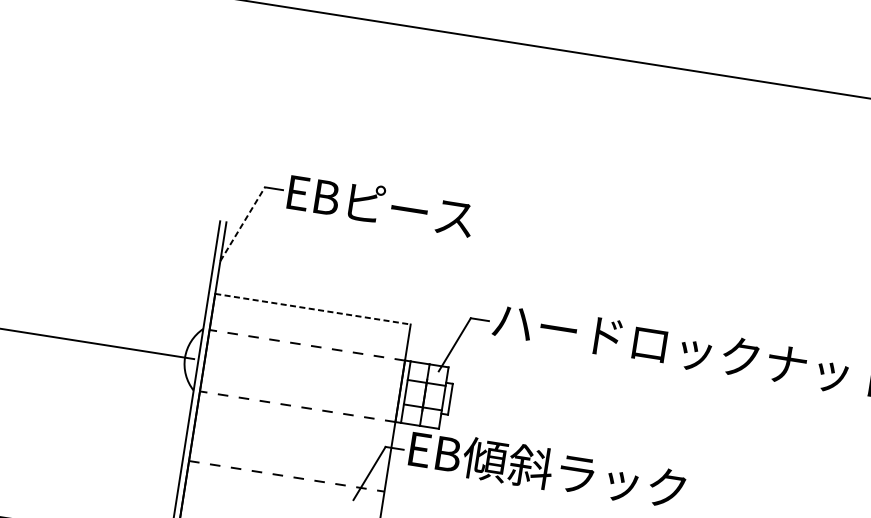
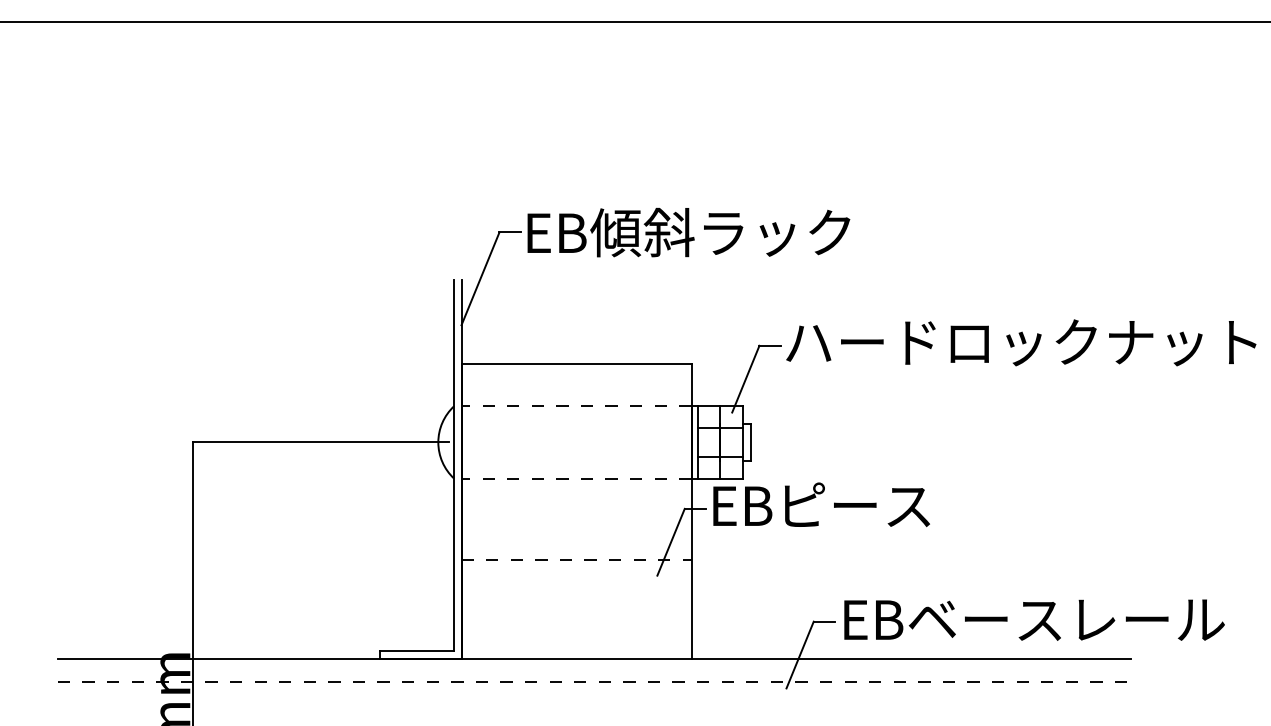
text: (452, 216) -> (720, 232), EBピース -> EB傾斜ラック
line: (242, 223) -> (480, 278), dashed -> solid
line: (312, 308) -> (576, 363), dashed -> solid
text: (573, 473) -> (905, 505), EB傾斜ラック -> EBピース

